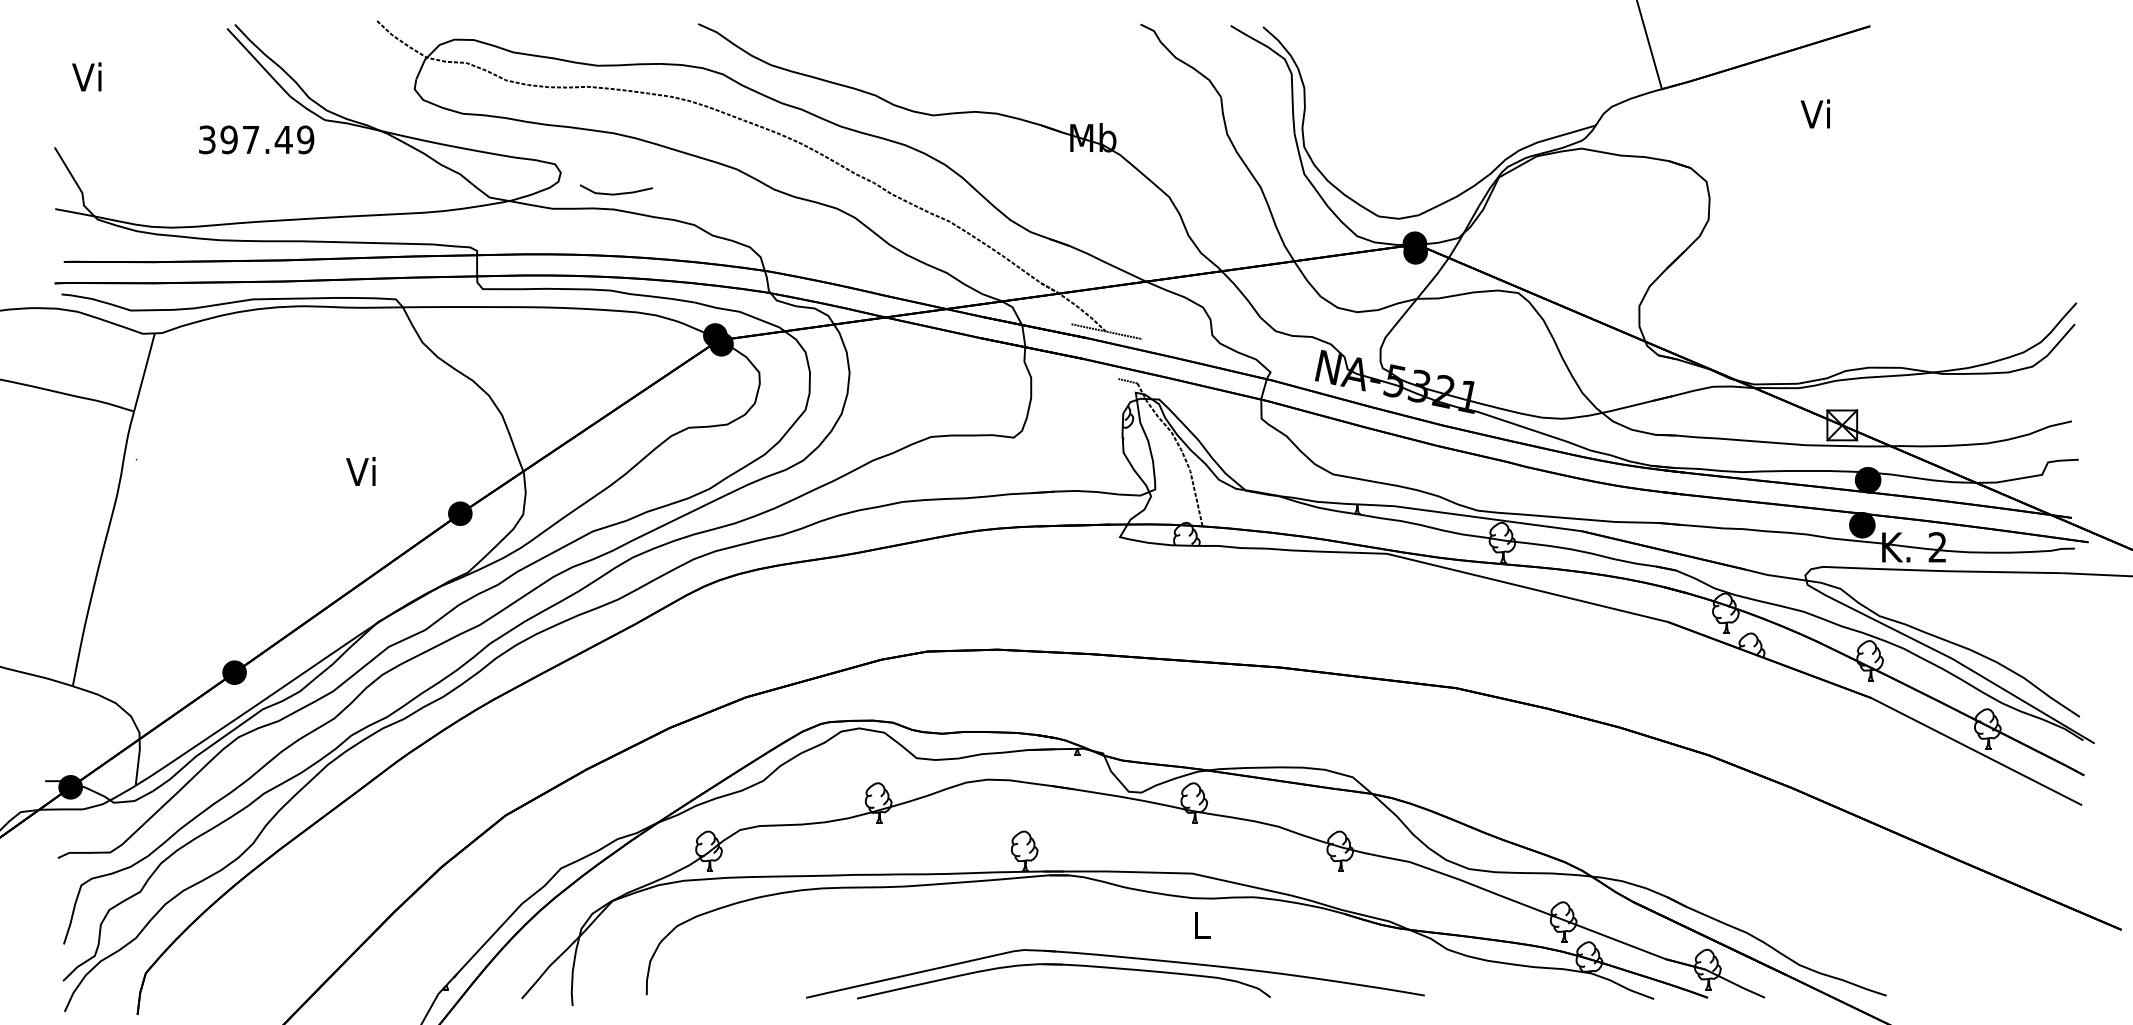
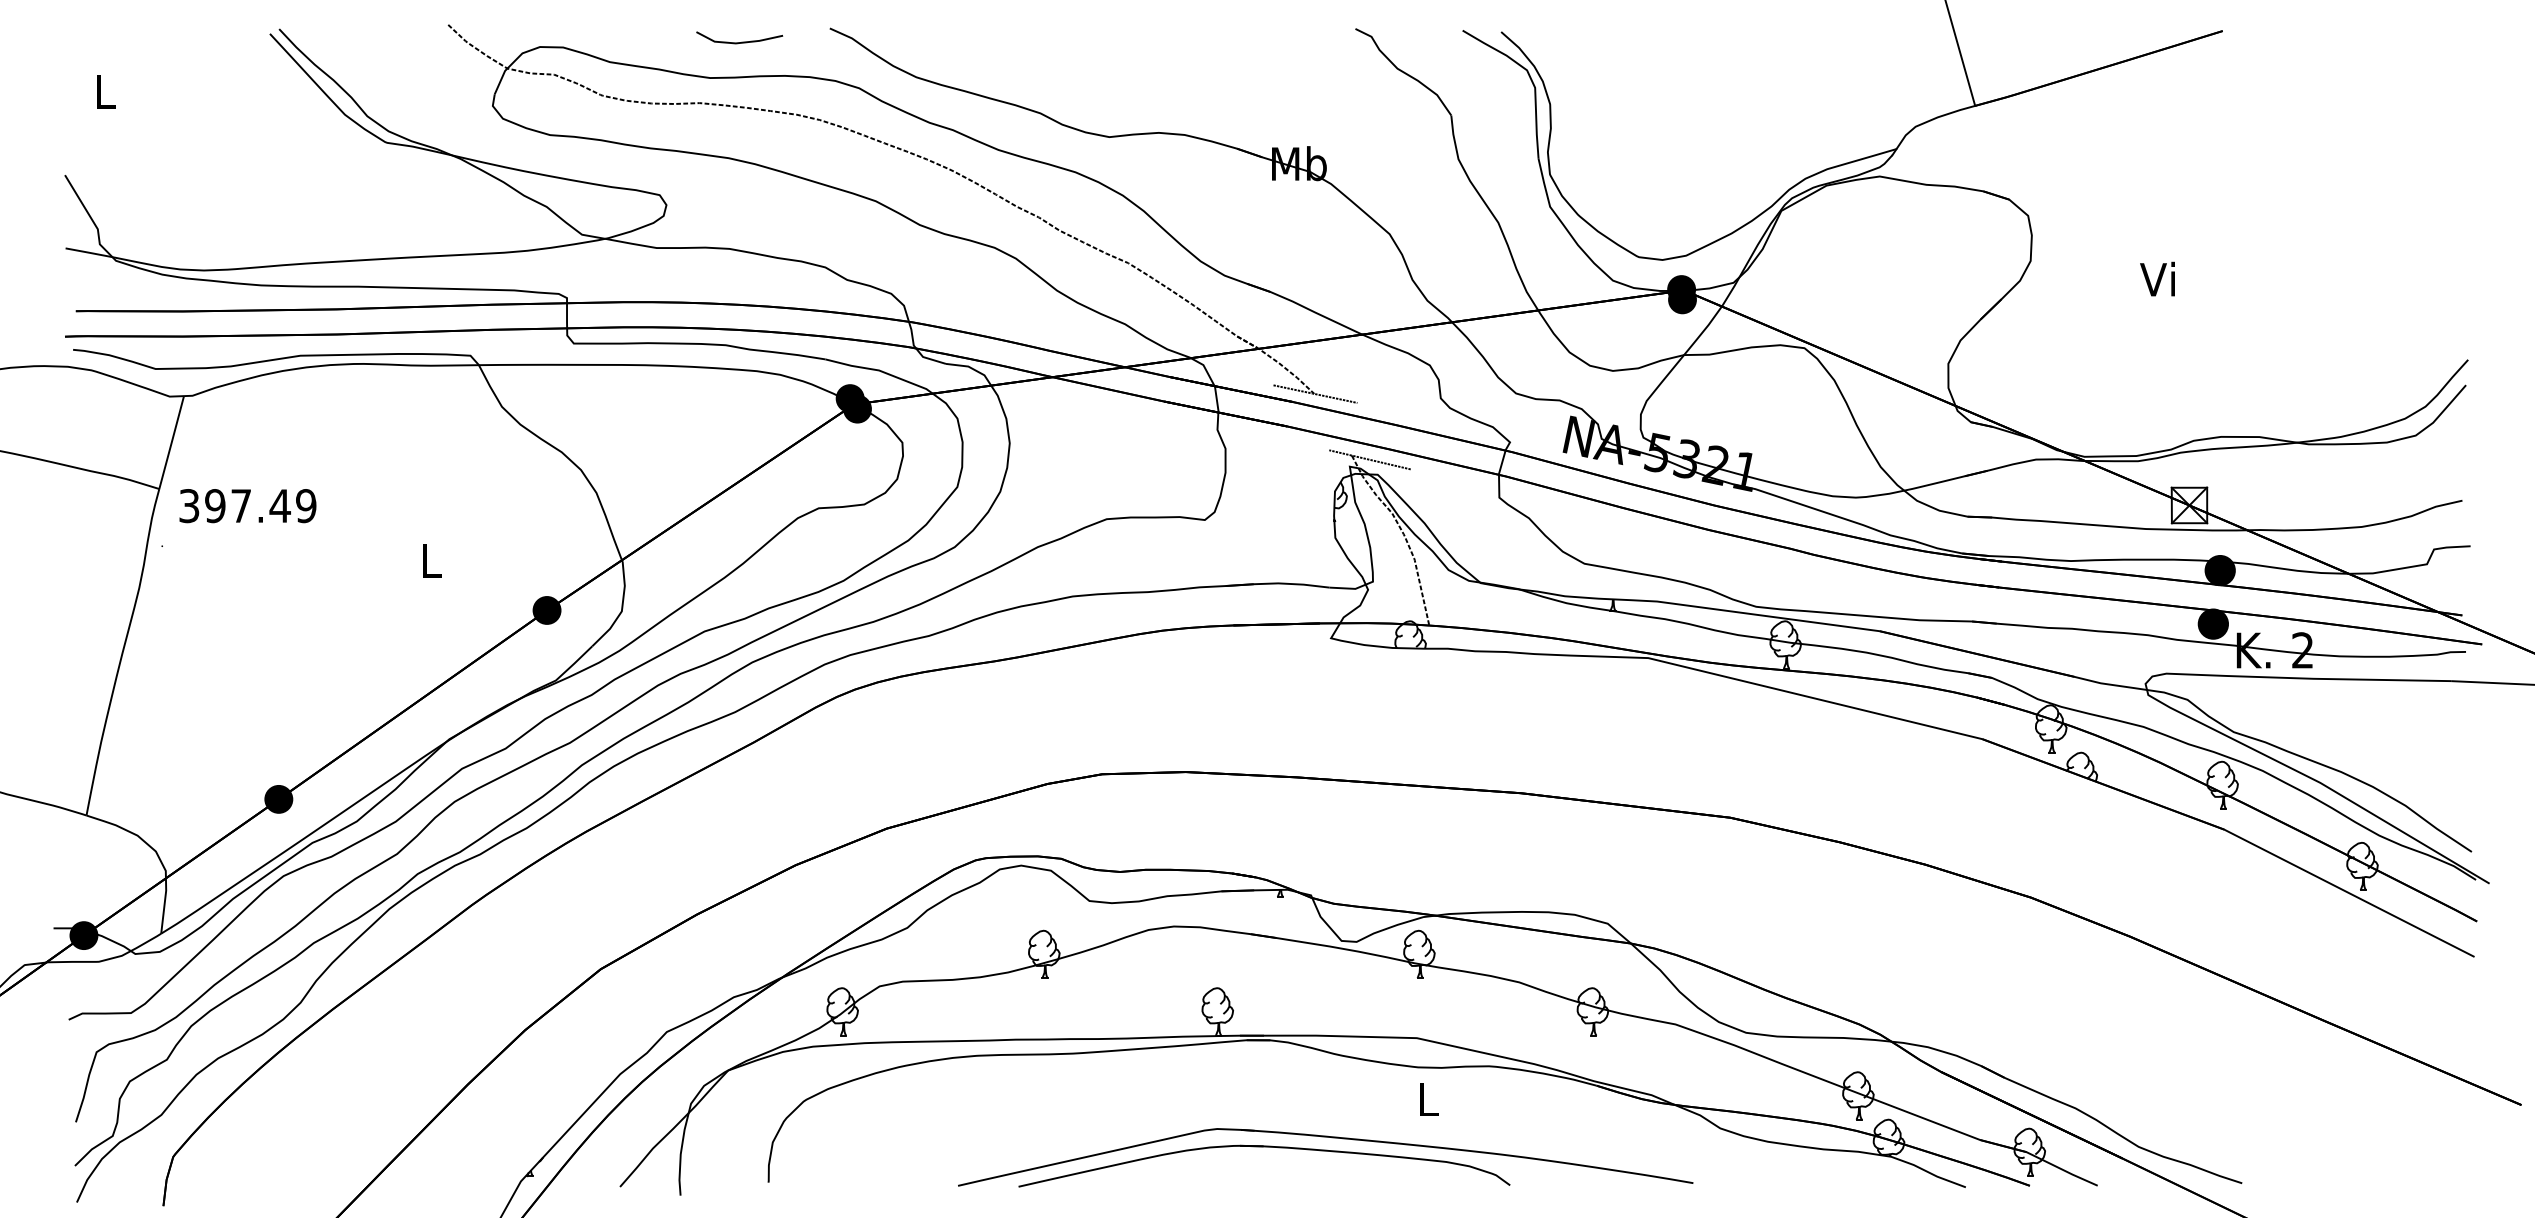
text: (86, 76) -> (102, 90), Vi -> L
text: (1814, 113) -> (2156, 278), moved
text: (256, 139) -> (247, 505), moved
line: (615, 193) -> (738, 42), moved
line: (1162, 389) -> (1381, 462), added
text: (360, 471) -> (428, 560), Vi -> L

